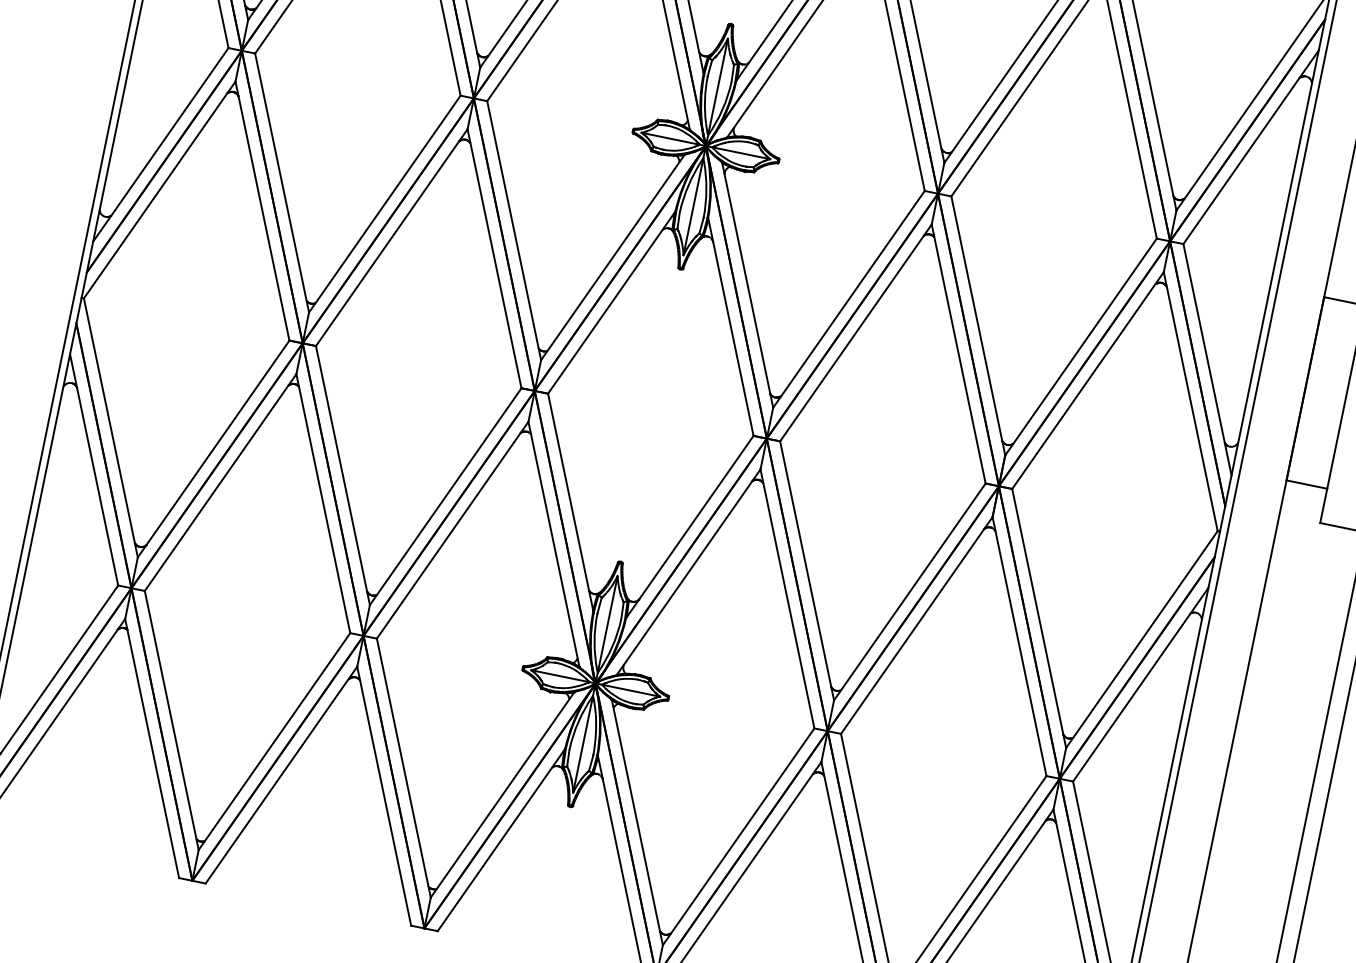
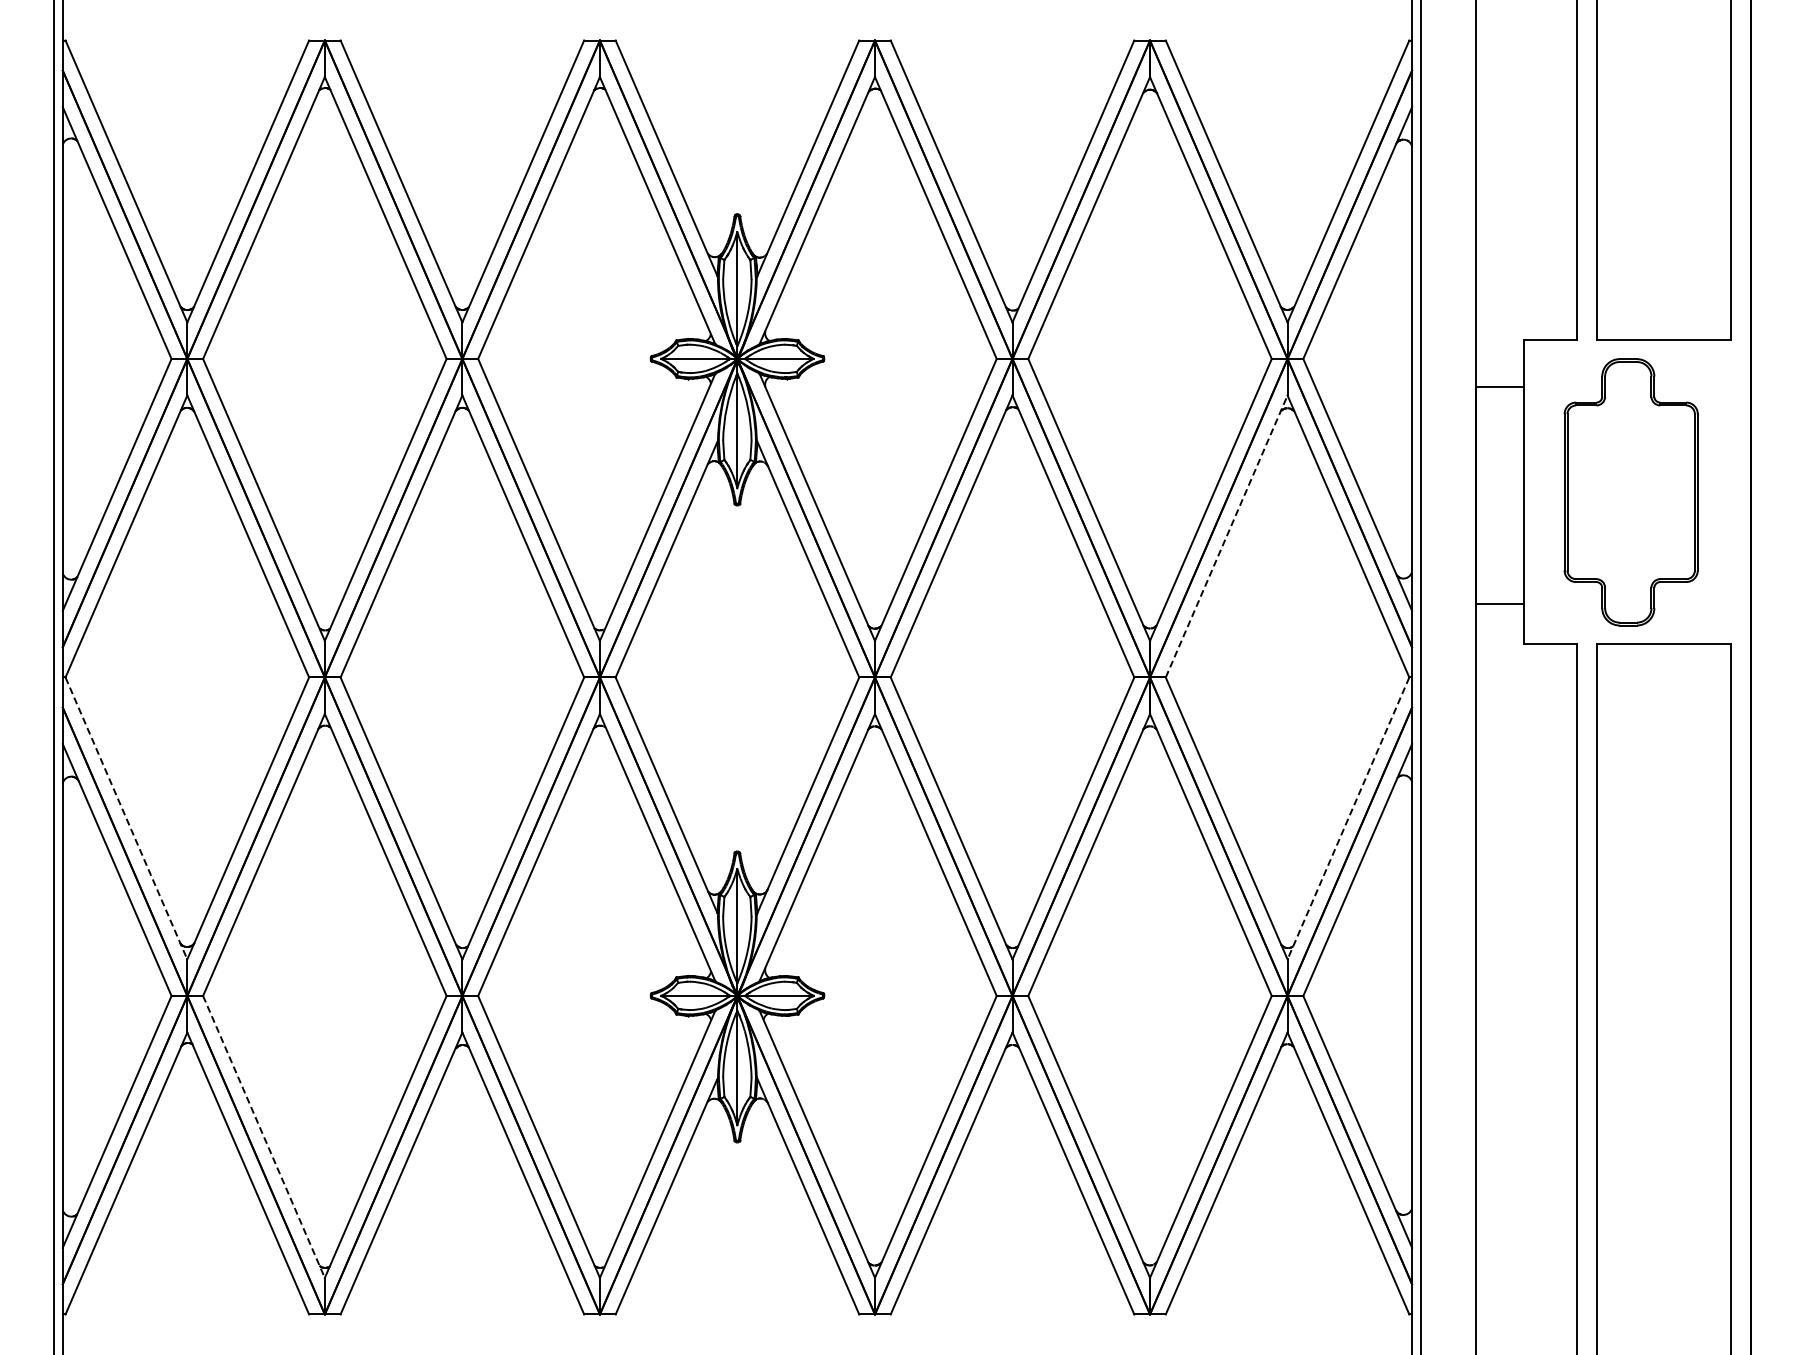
line: (1087, 380) -> (1226, 536), solid -> dashed
line: (110, 427) -> (126, 818), solid -> dashed
line: (1141, 639) -> (1348, 818), solid -> dashed
line: (171, 719) -> (263, 1136), solid -> dashed

